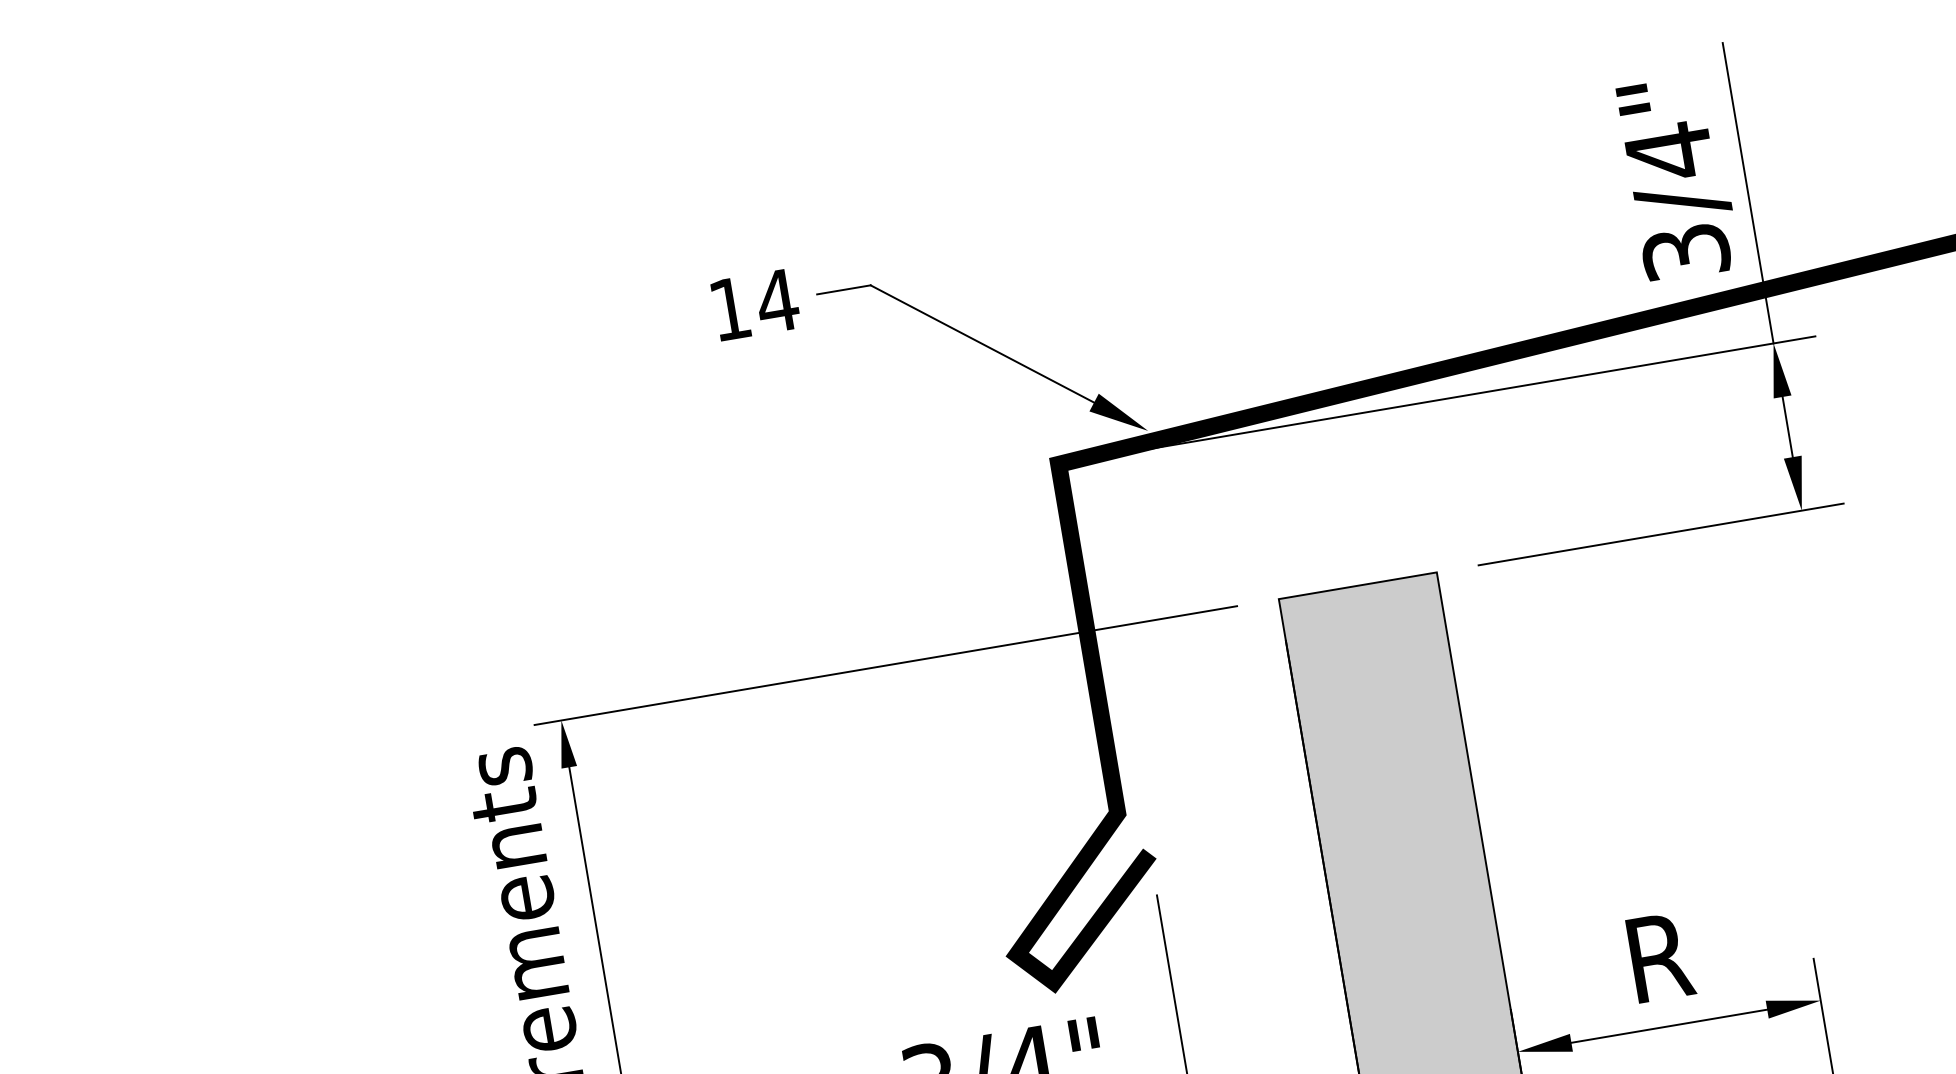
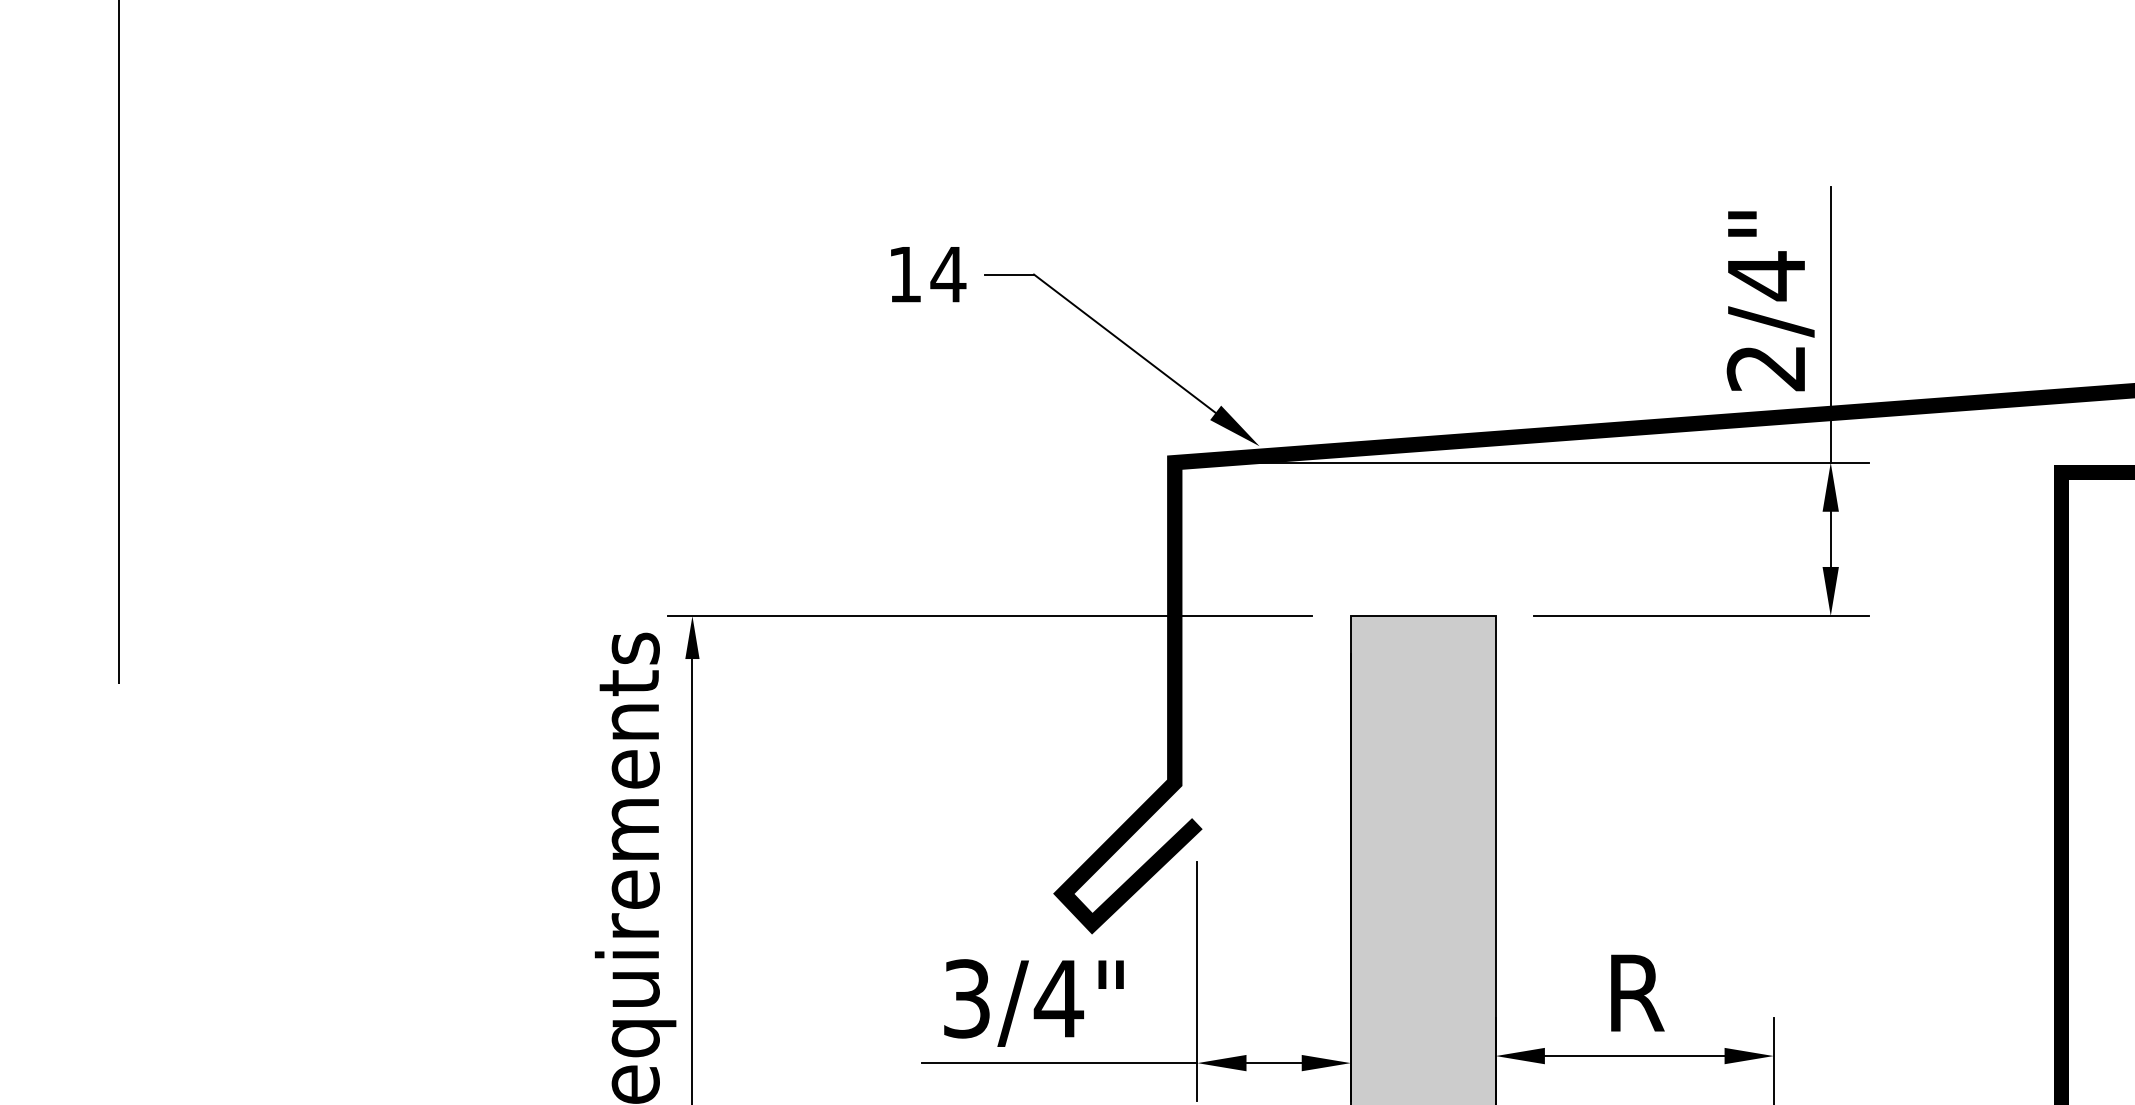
text: (1686, 252) -> (1766, 368), 3/4" -> 2/4"

